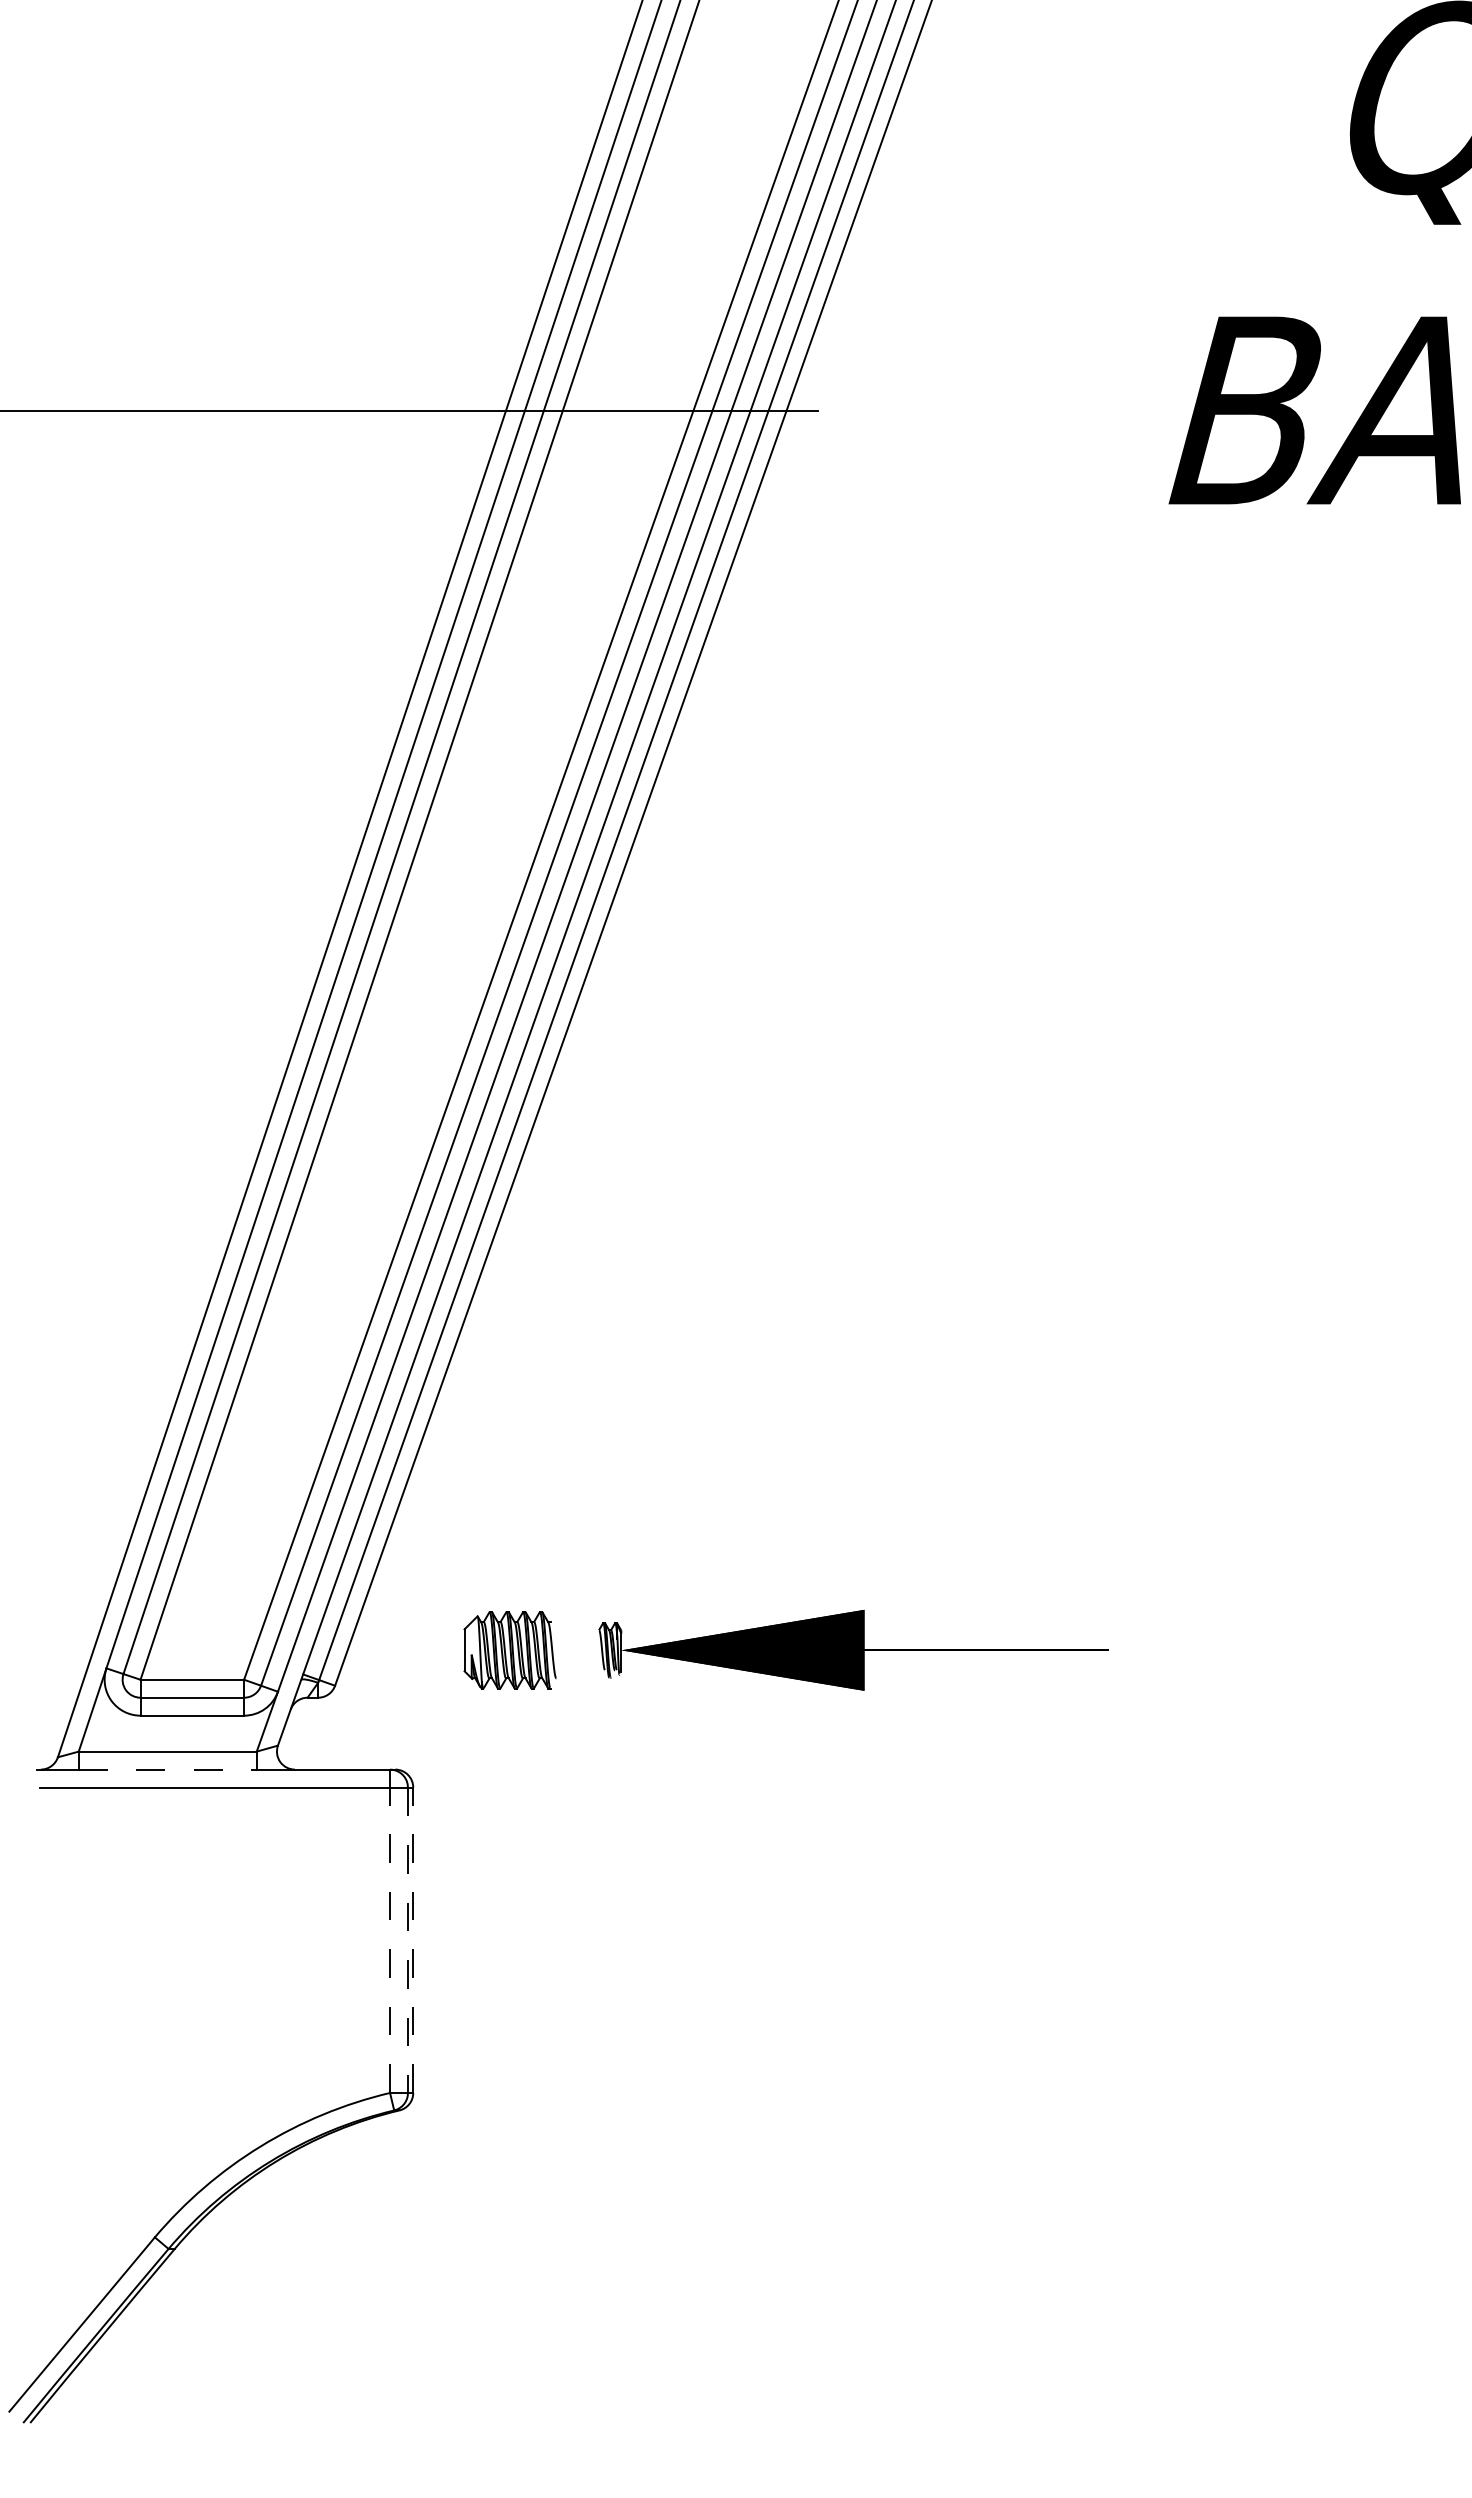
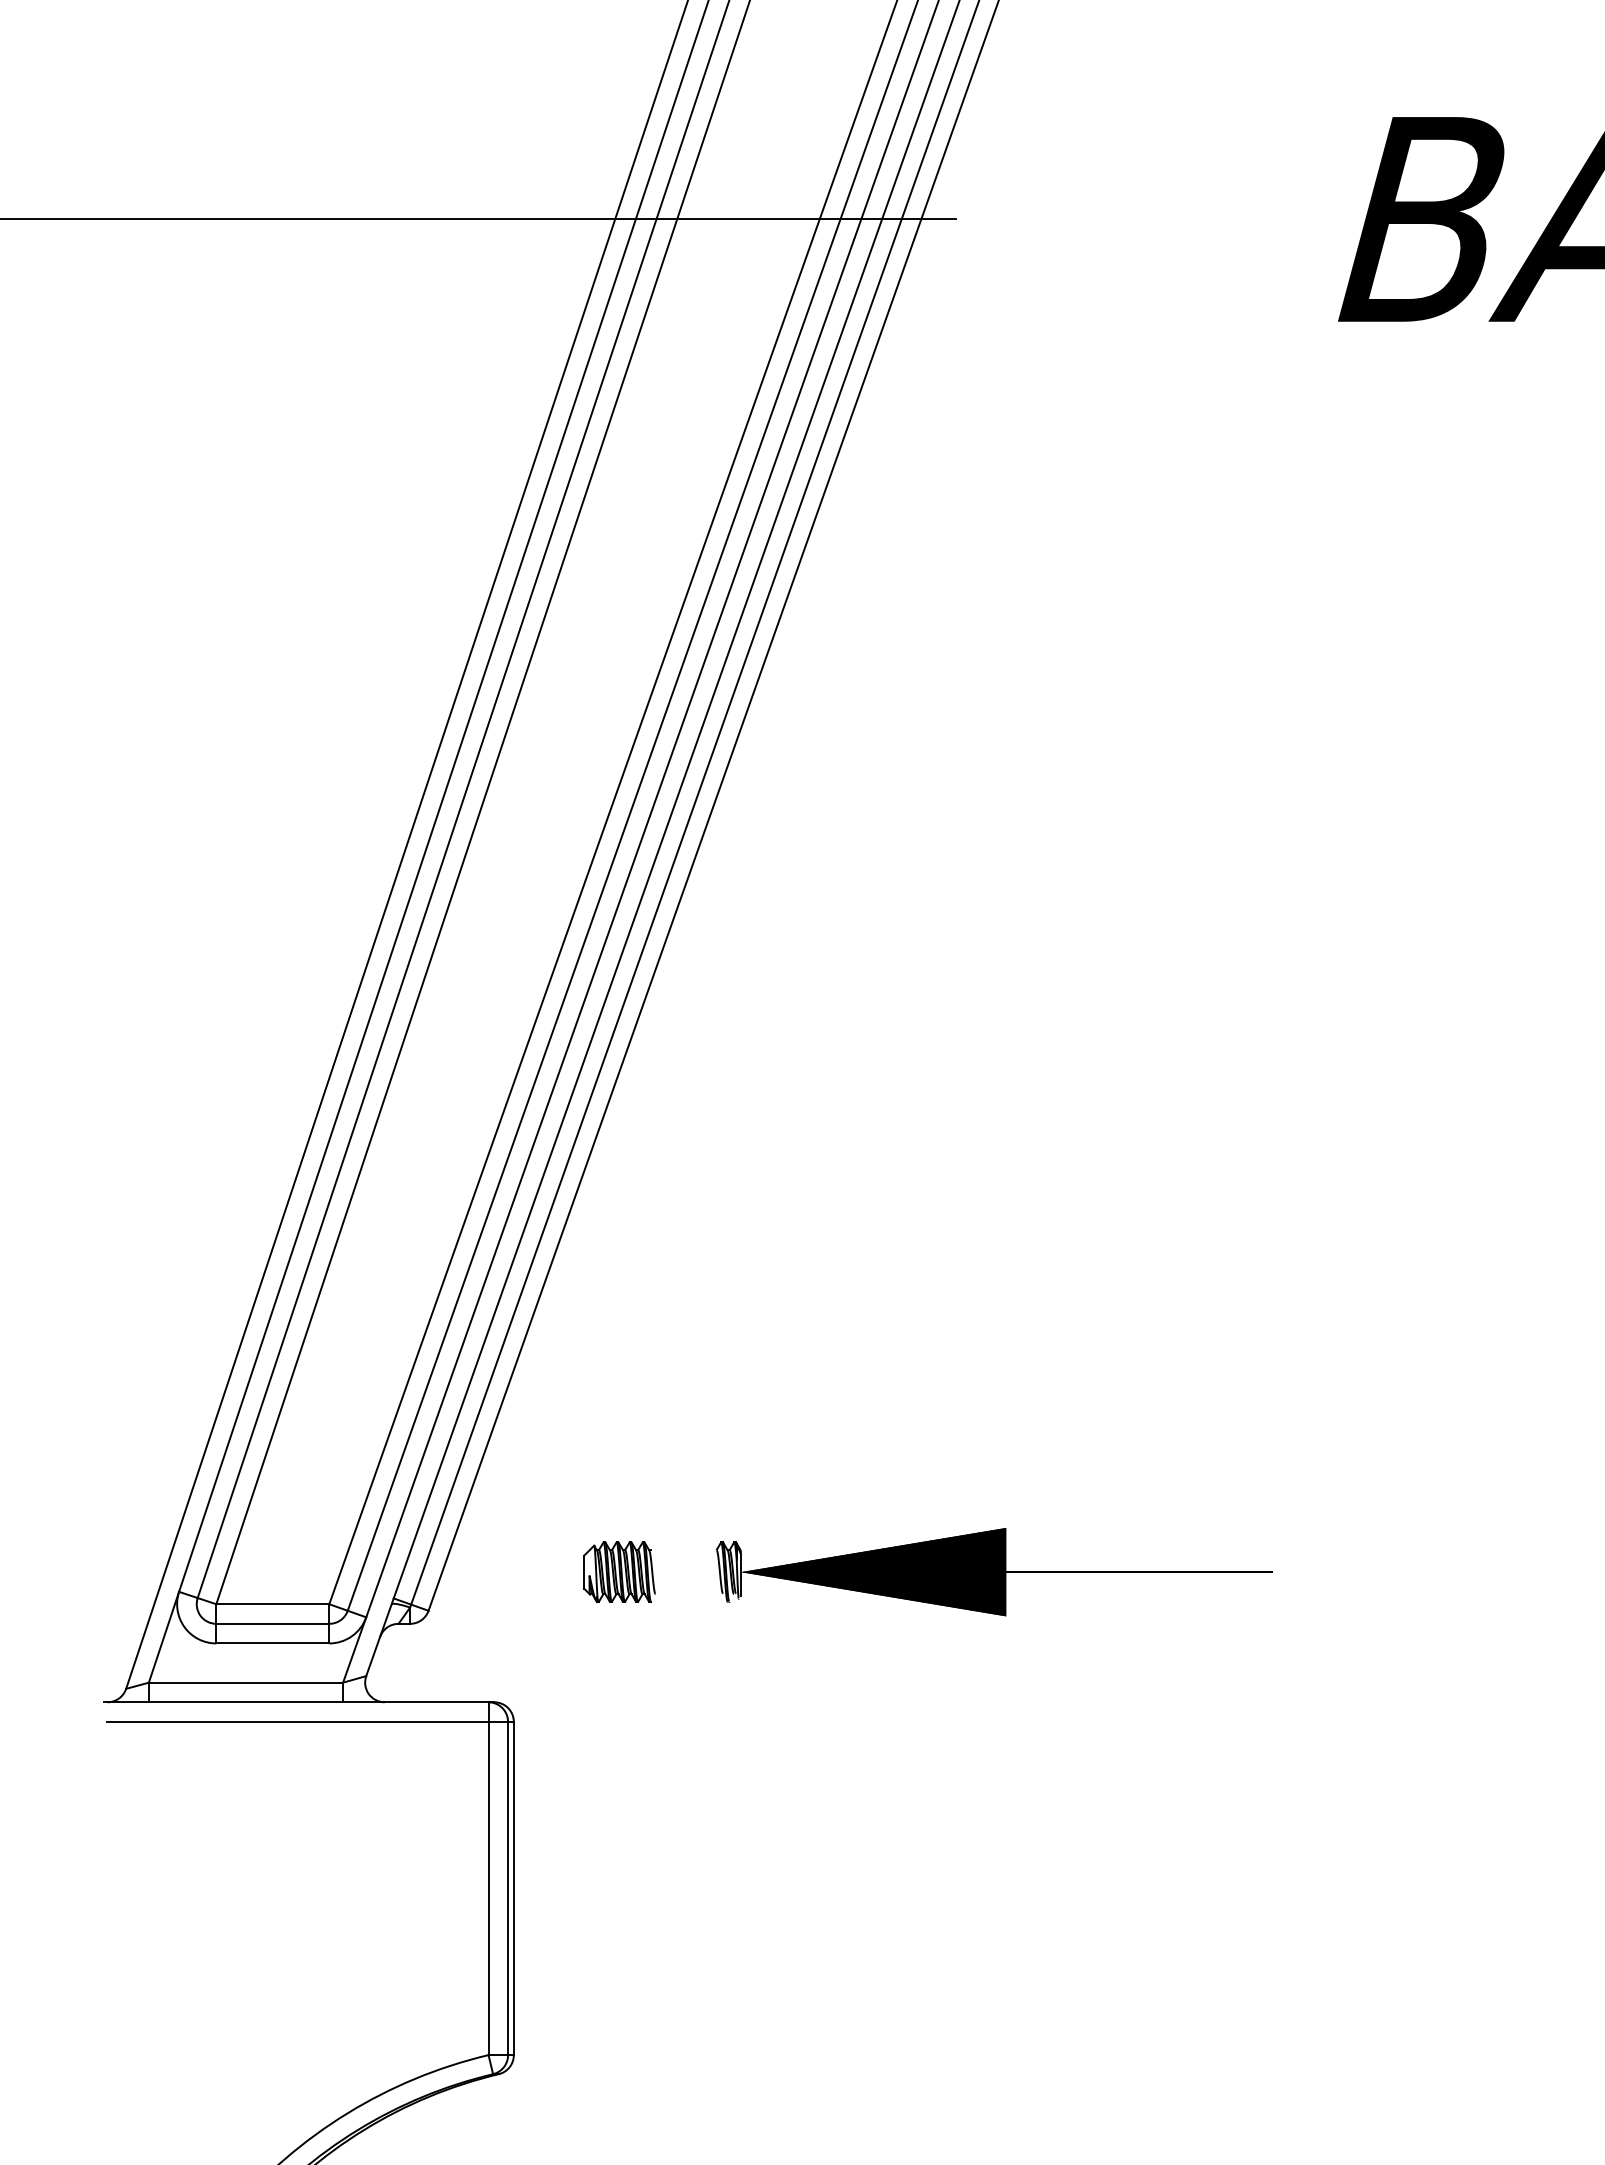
part: (509, 1650) -> (618, 1572), size x0.71
line: (168, 1769) -> (246, 1702), dashed -> solid
line: (390, 1940) -> (489, 1888), dashed -> solid
line: (407, 1940) -> (507, 1888), dashed -> solid
line: (413, 1940) -> (514, 1888), dashed -> solid

